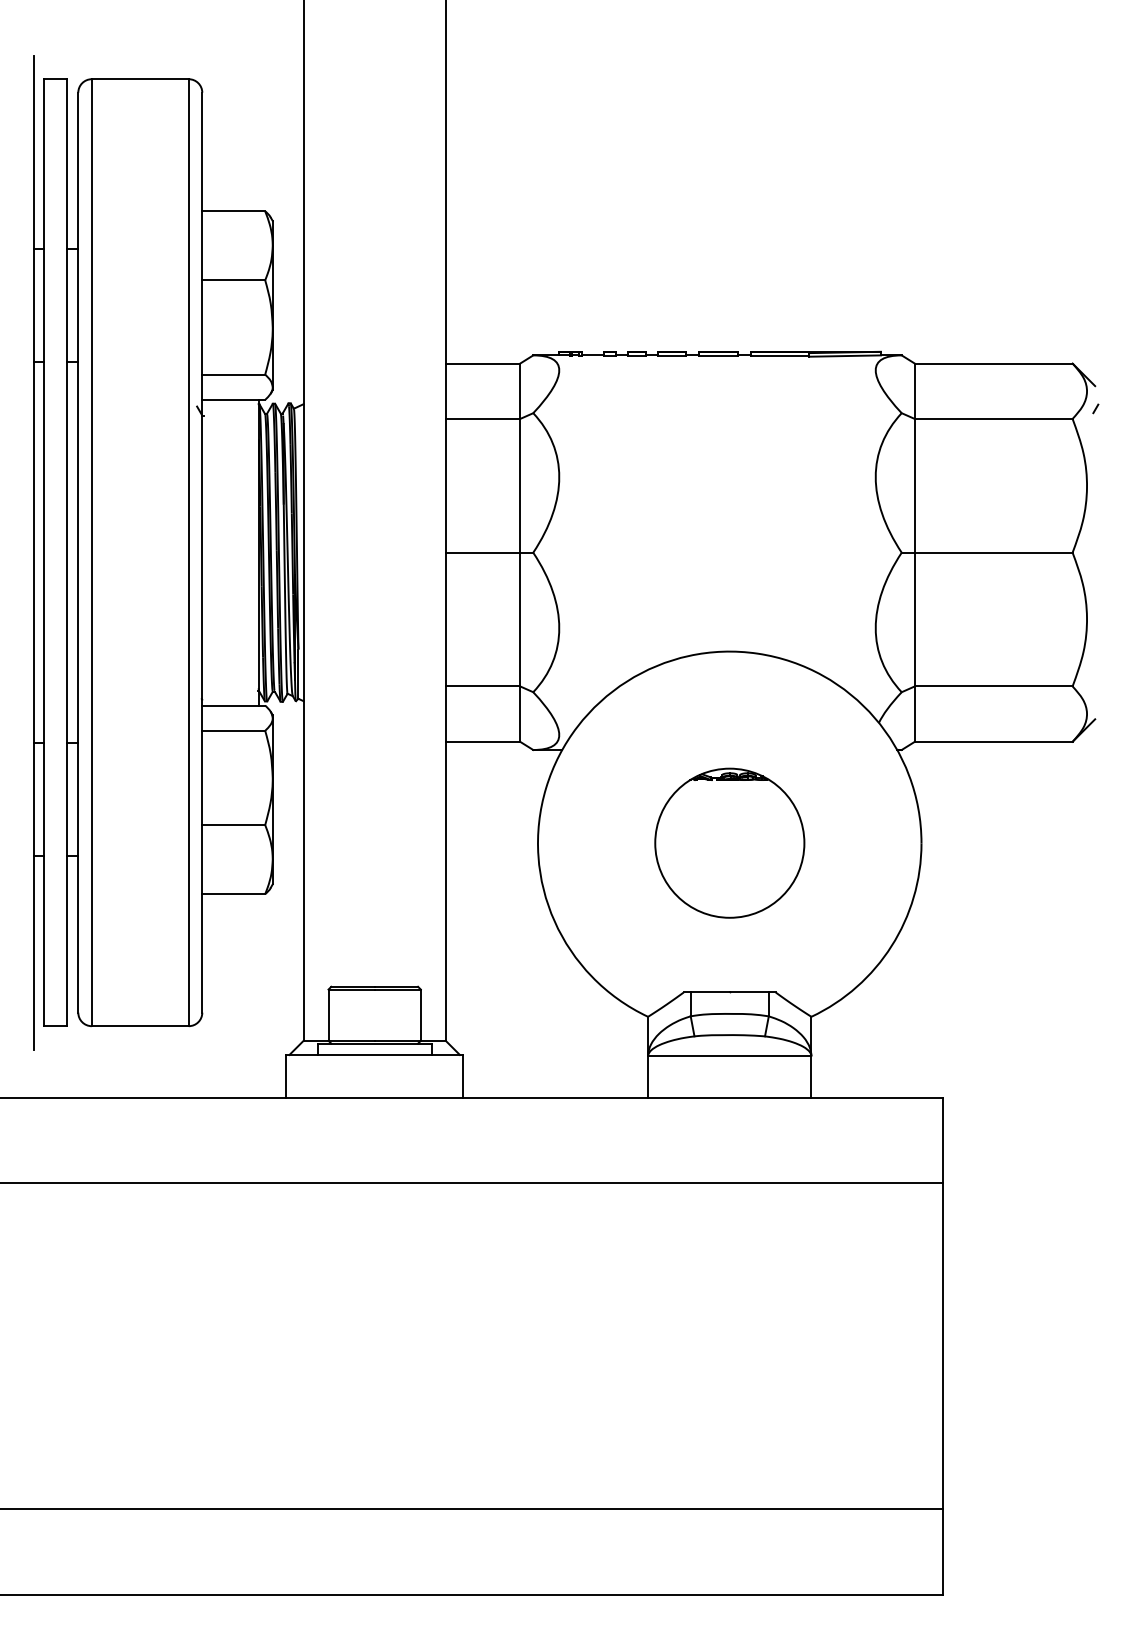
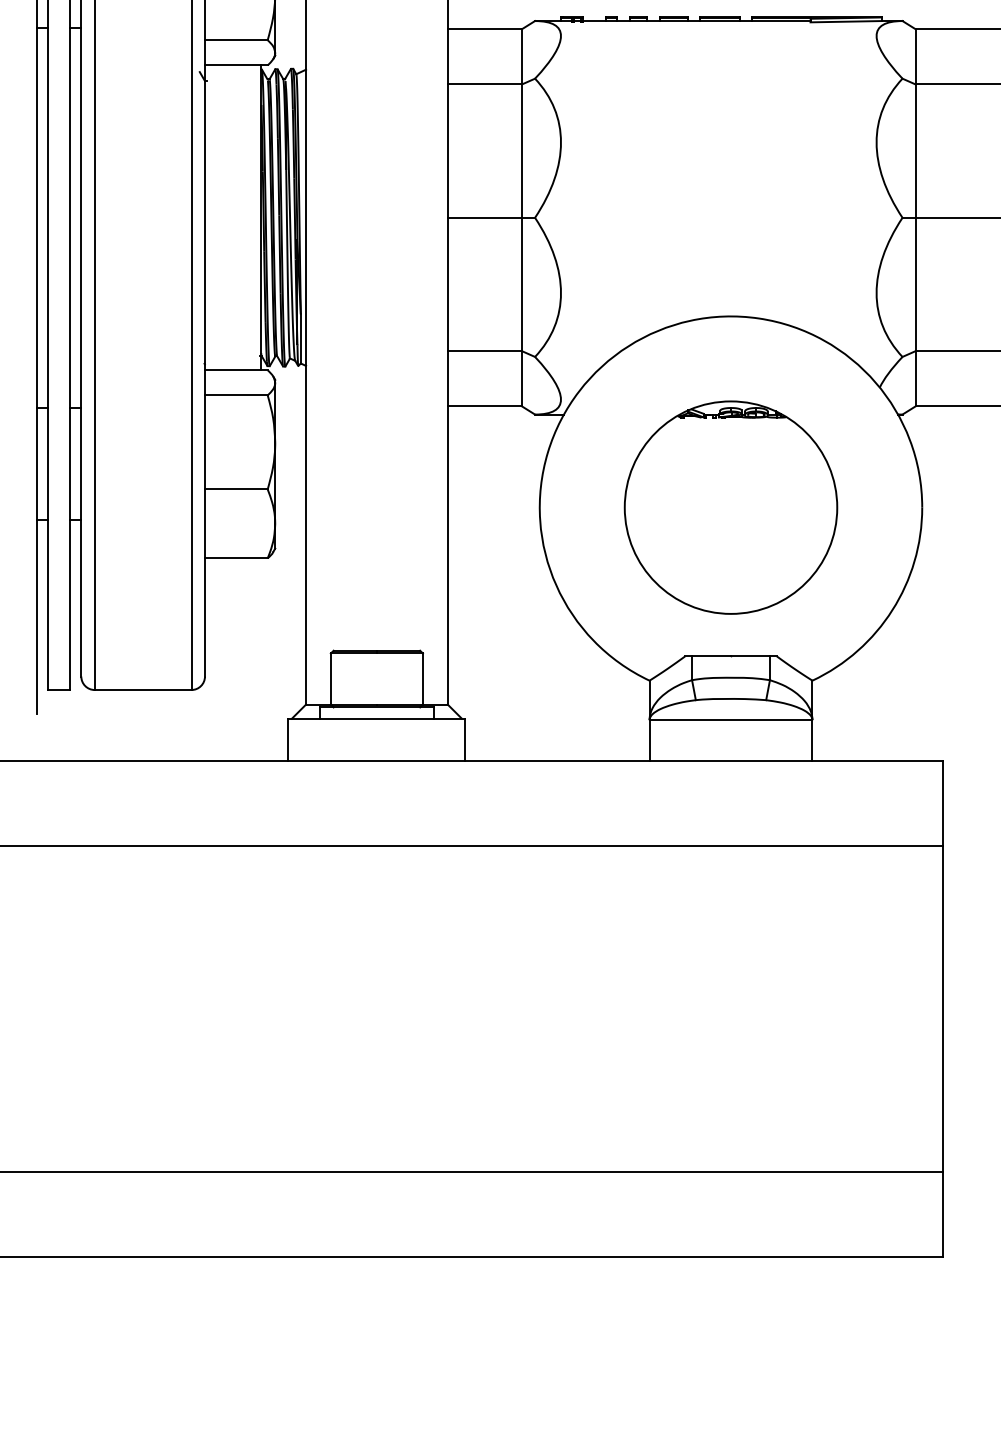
part: (729, 842) -> (730, 506), size x1.43

